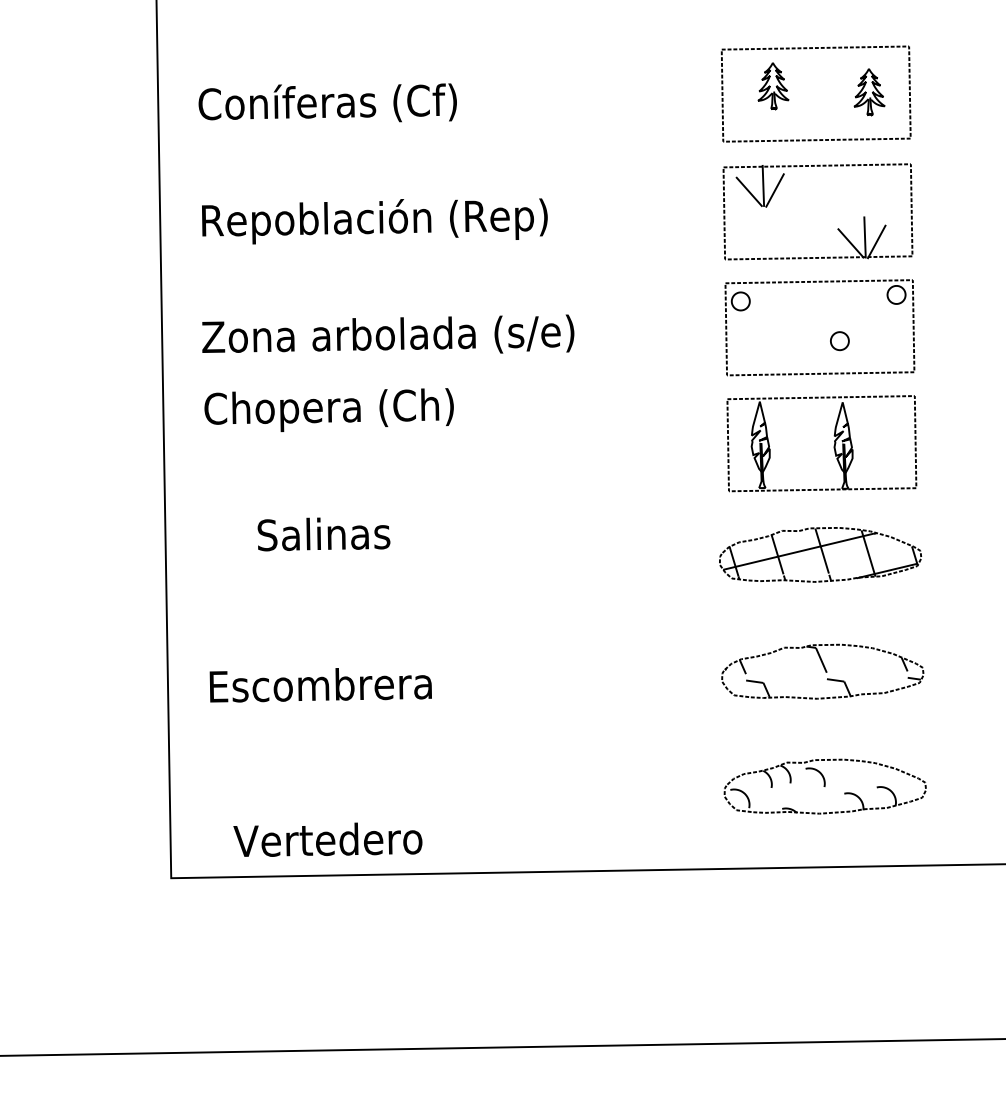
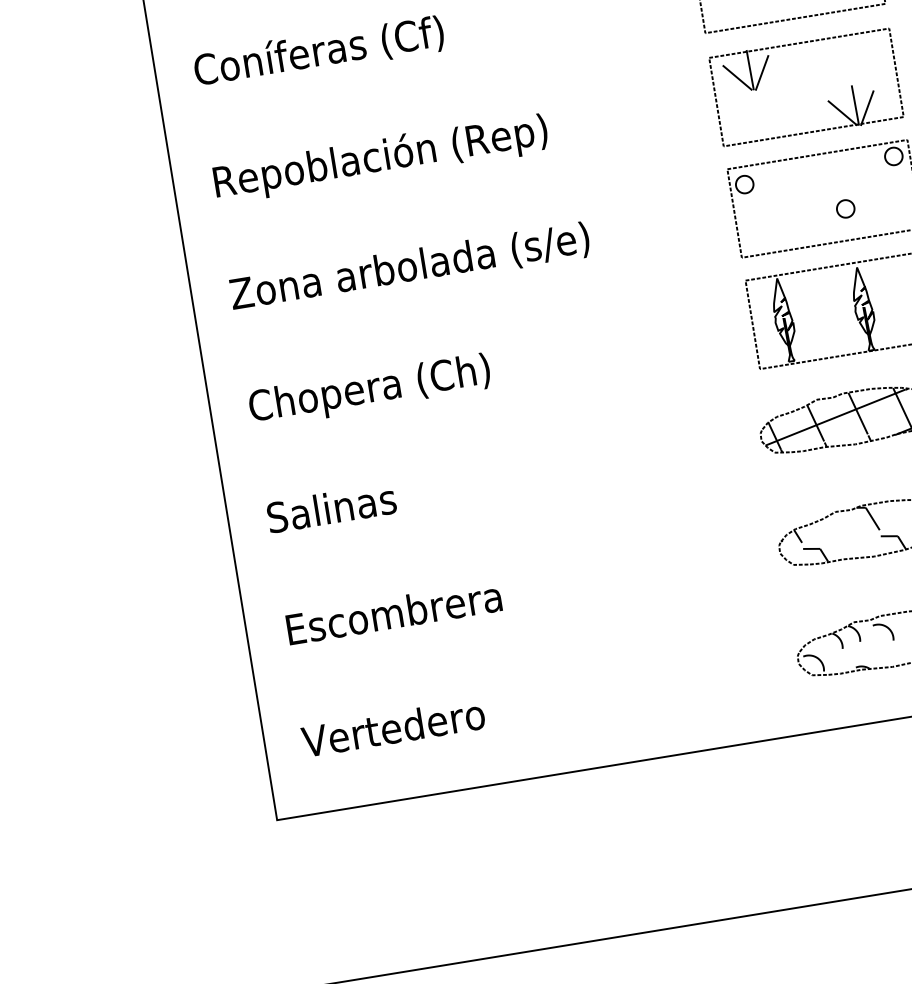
text: (328, 410) -> (369, 390), moved
text: (323, 534) -> (331, 508), moved
text: (327, 839) -> (392, 727), moved

